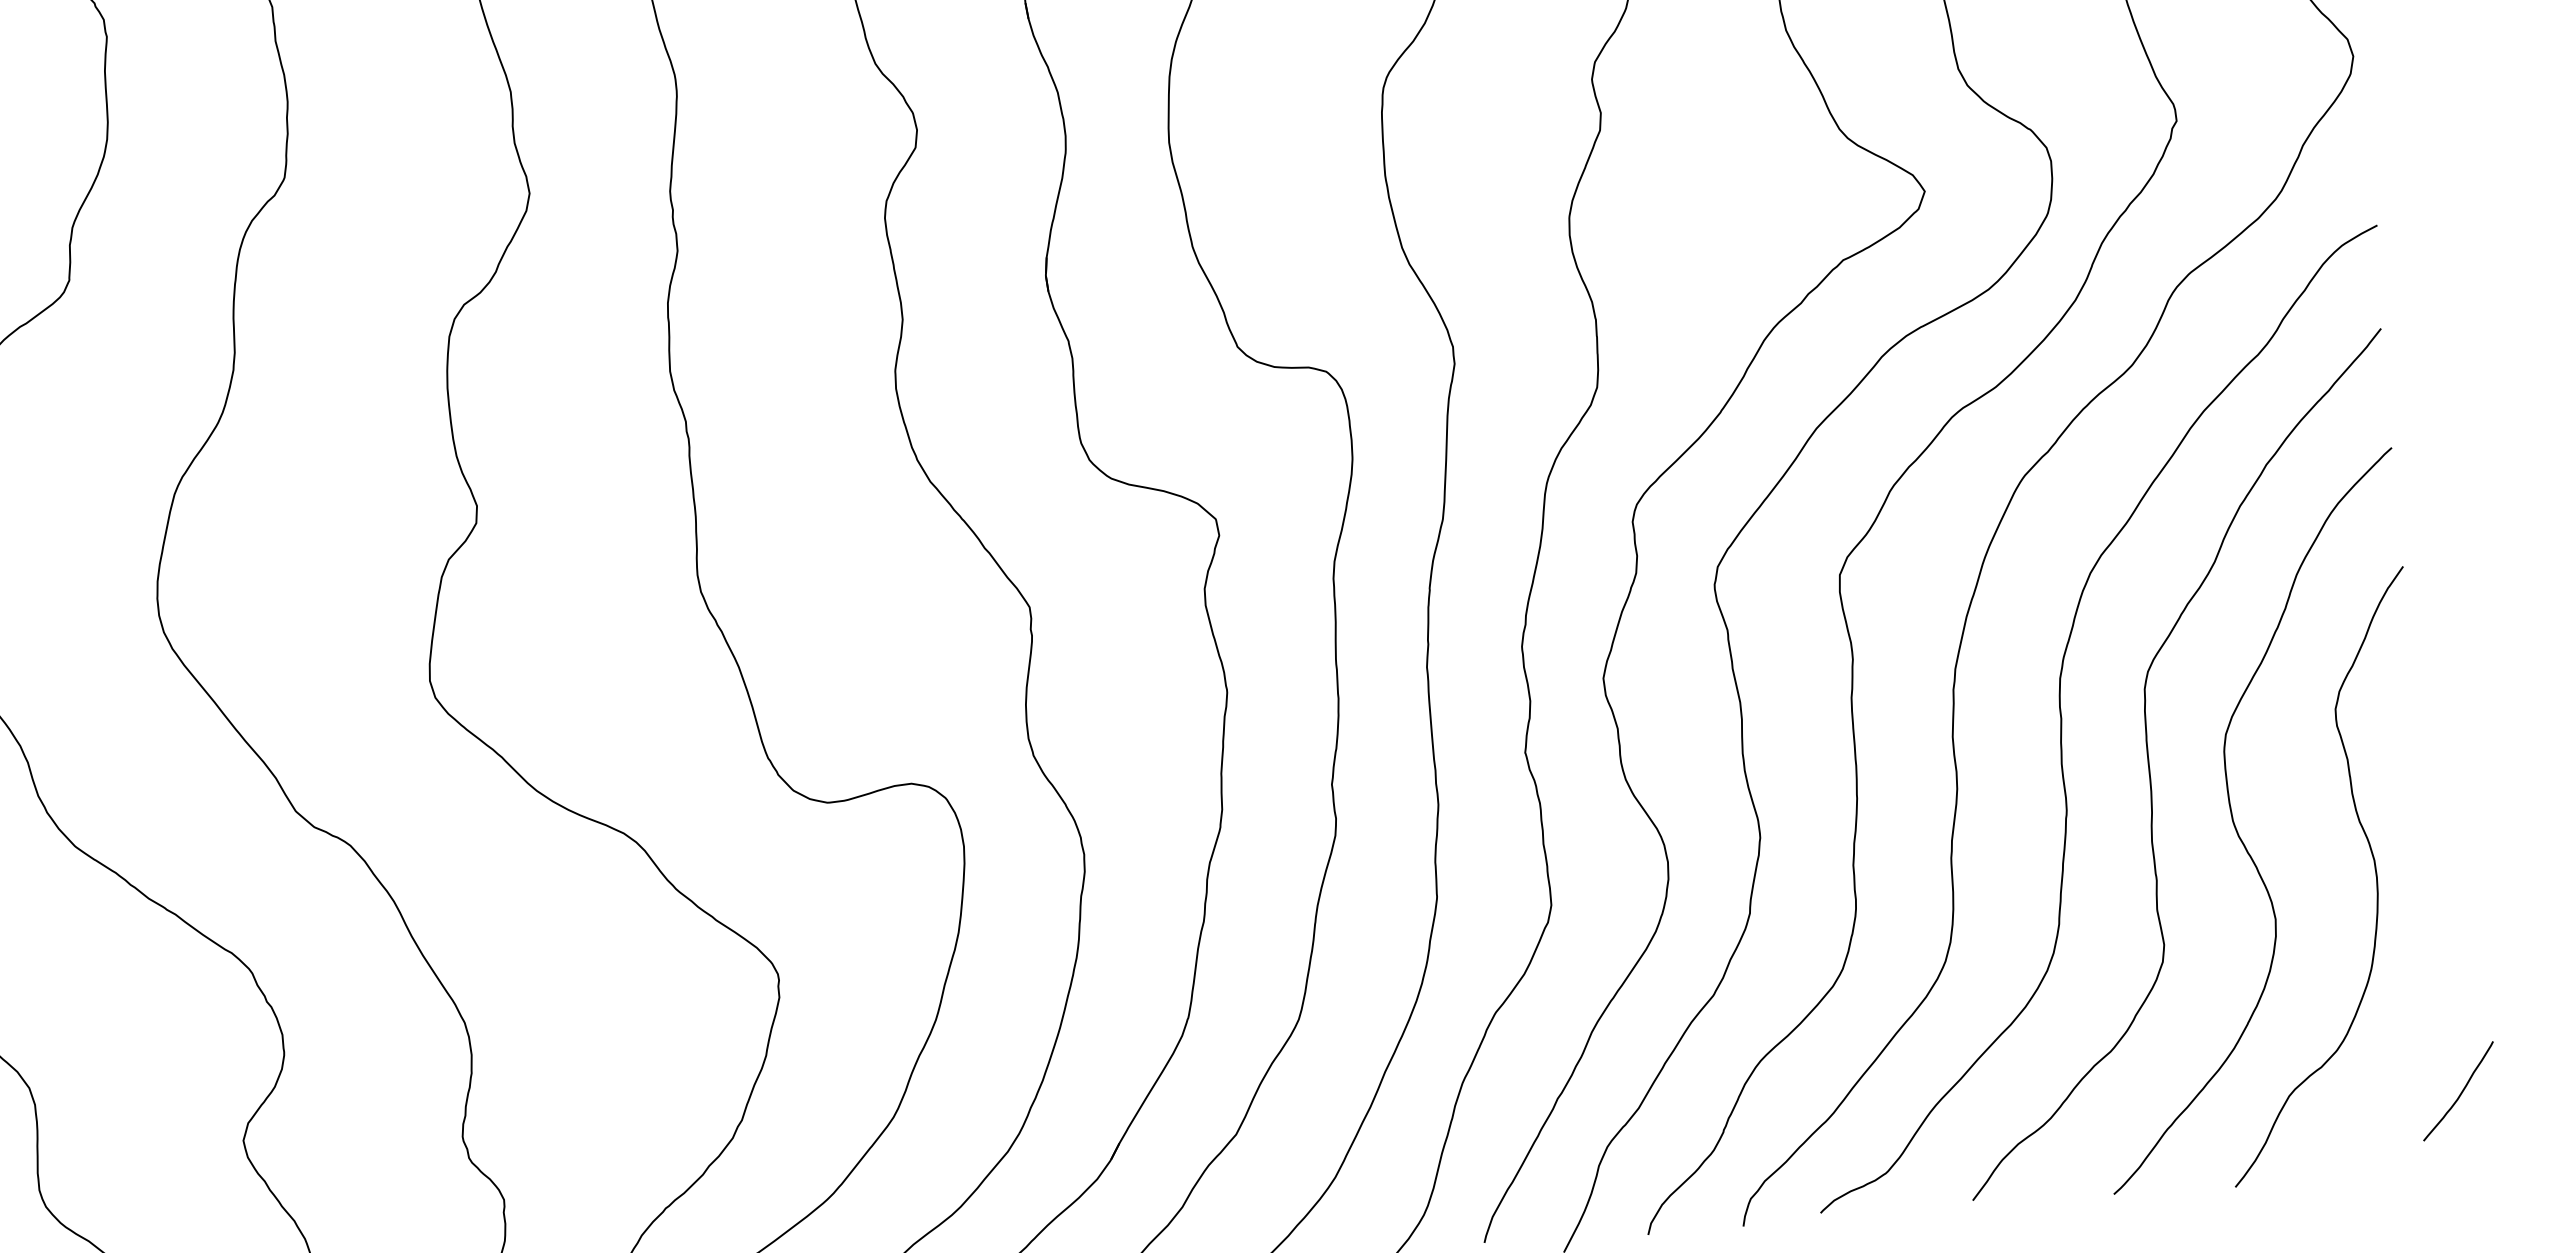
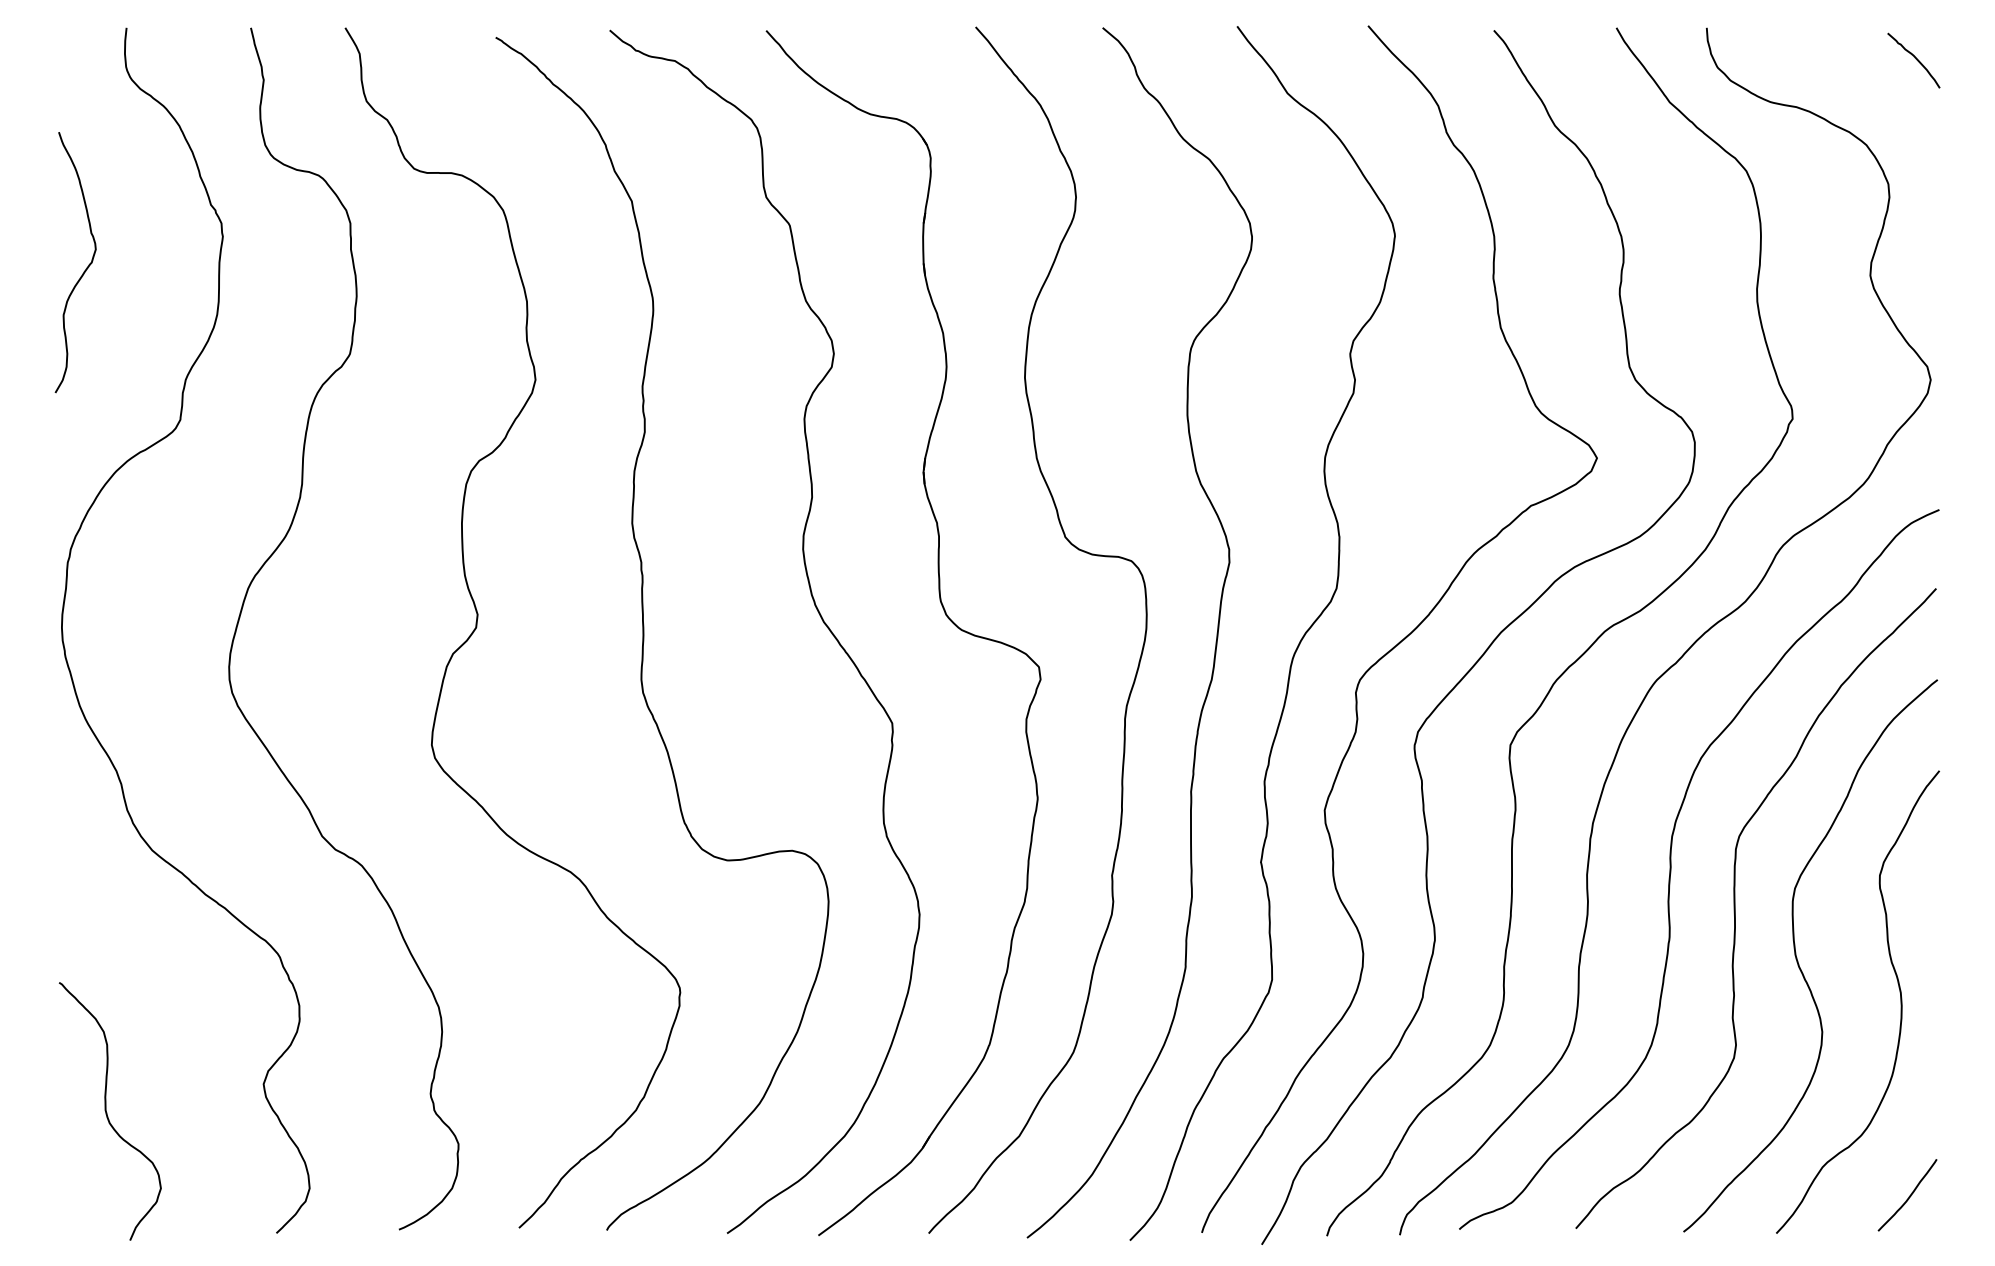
curve: (2459, 1092) -> (1908, 1196), moved

